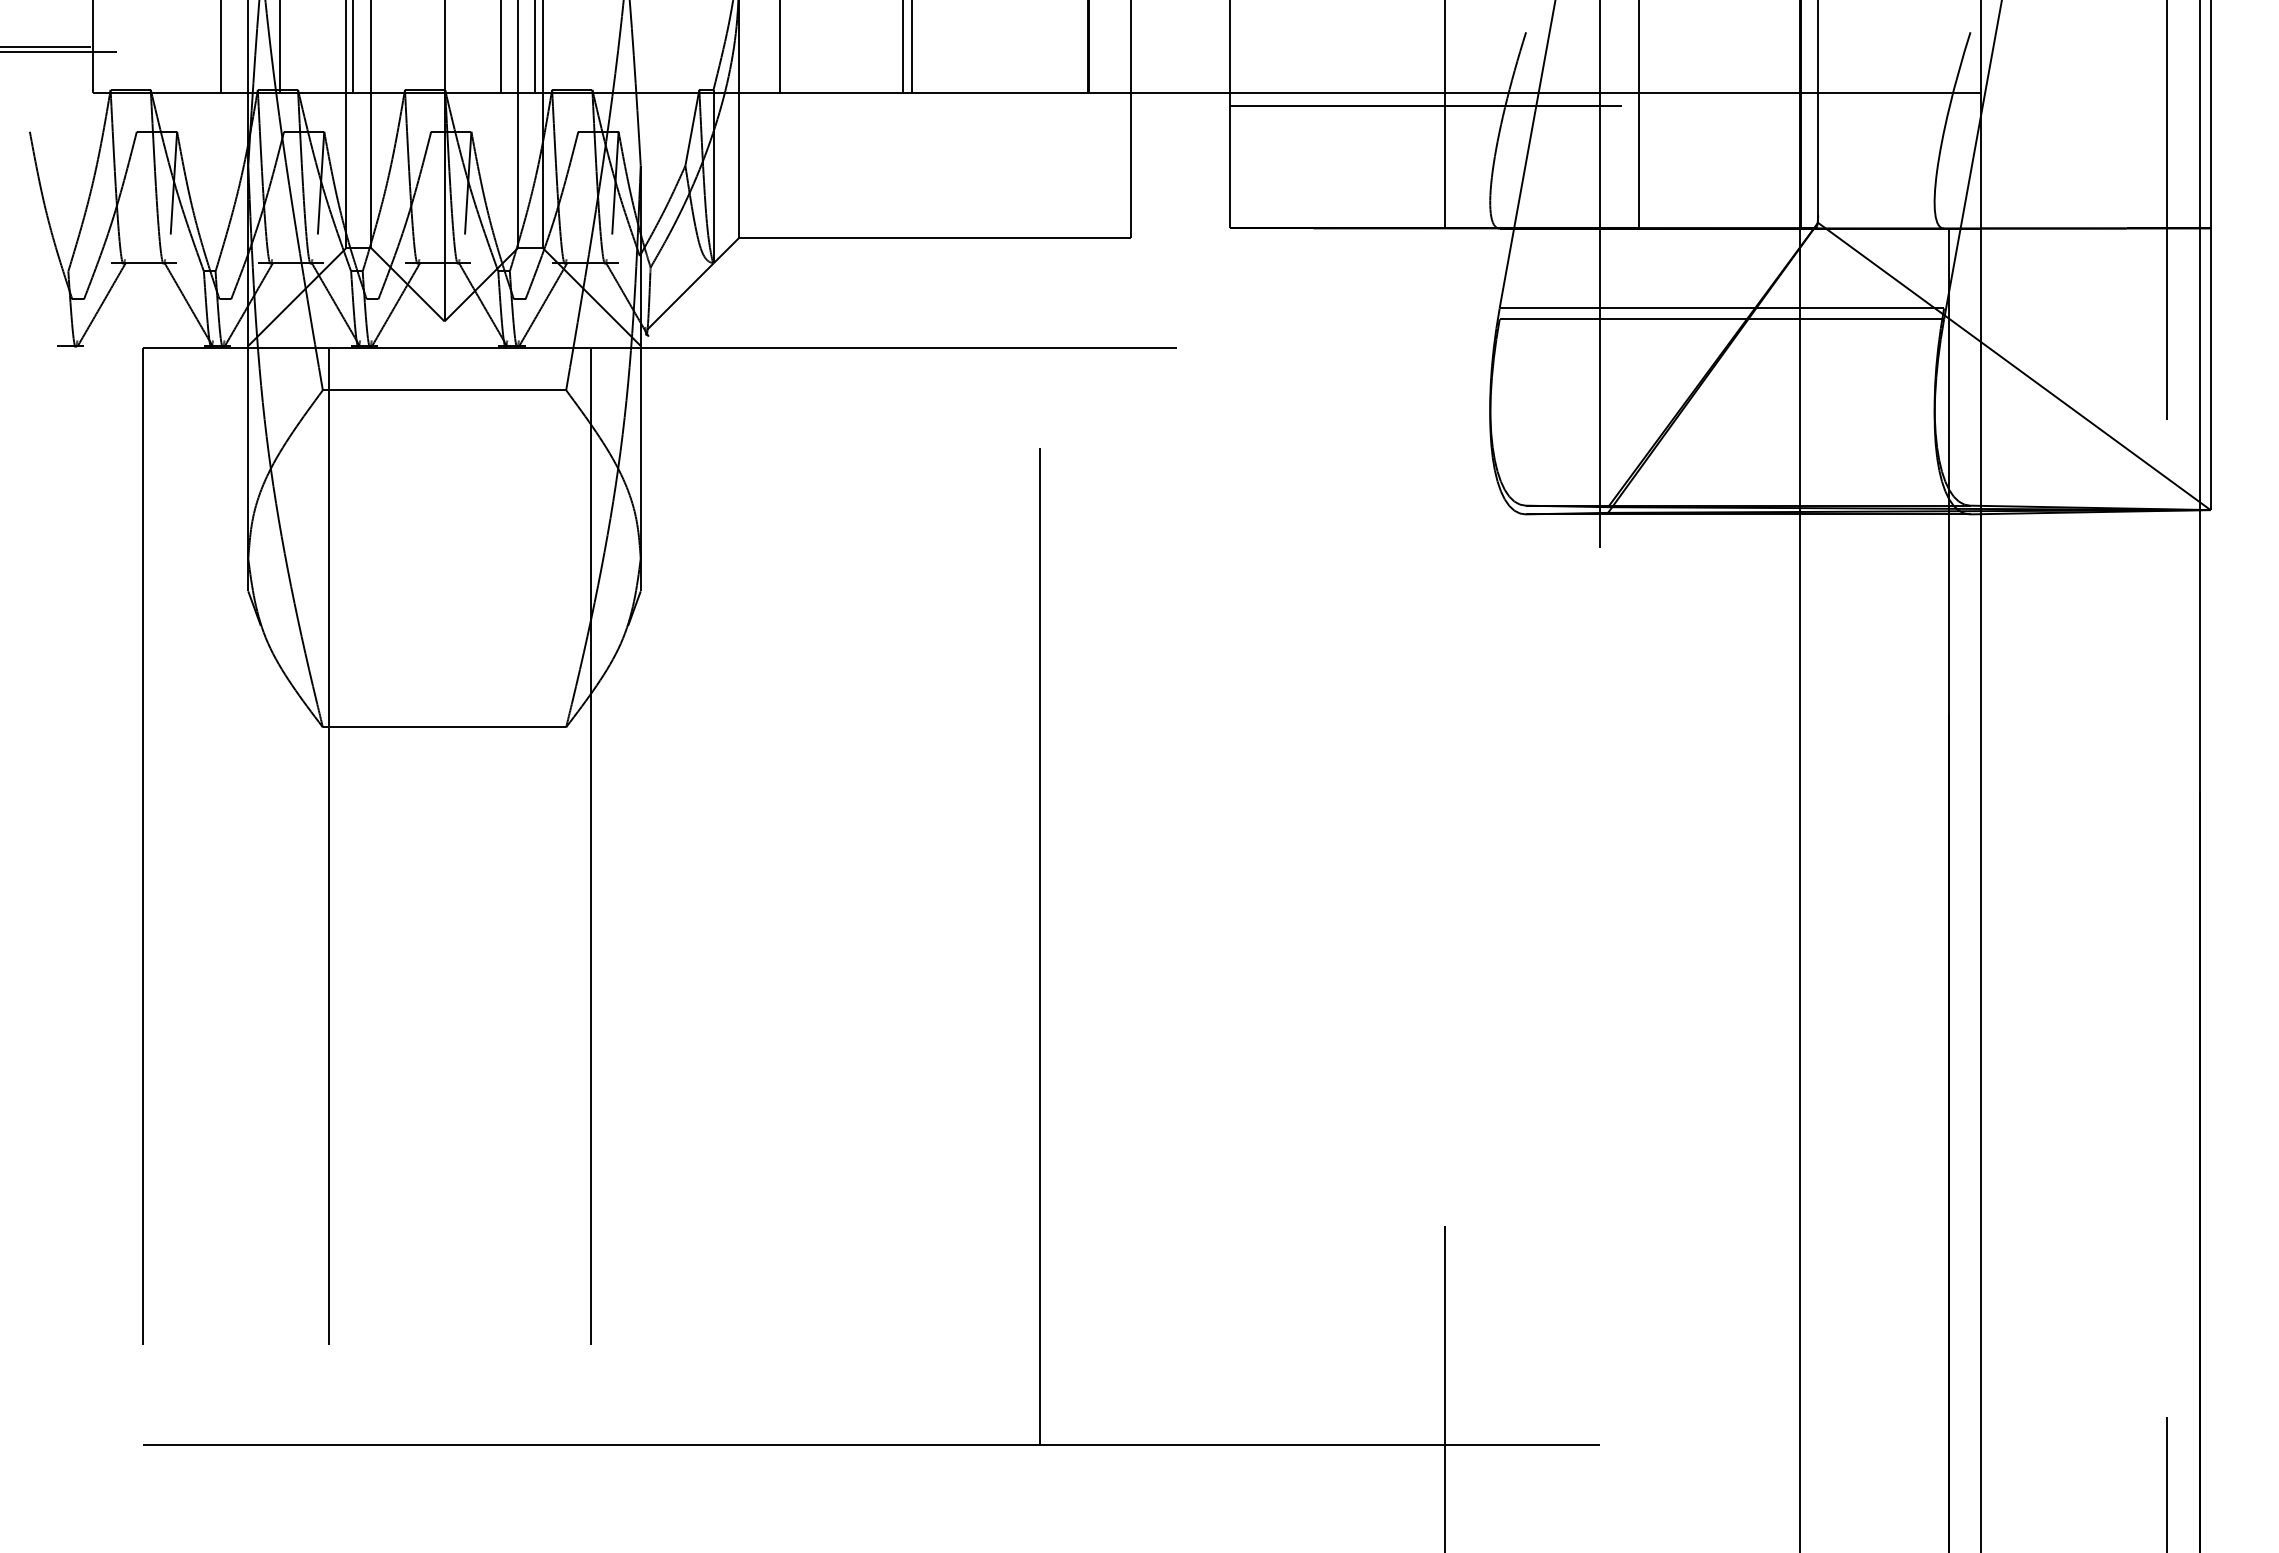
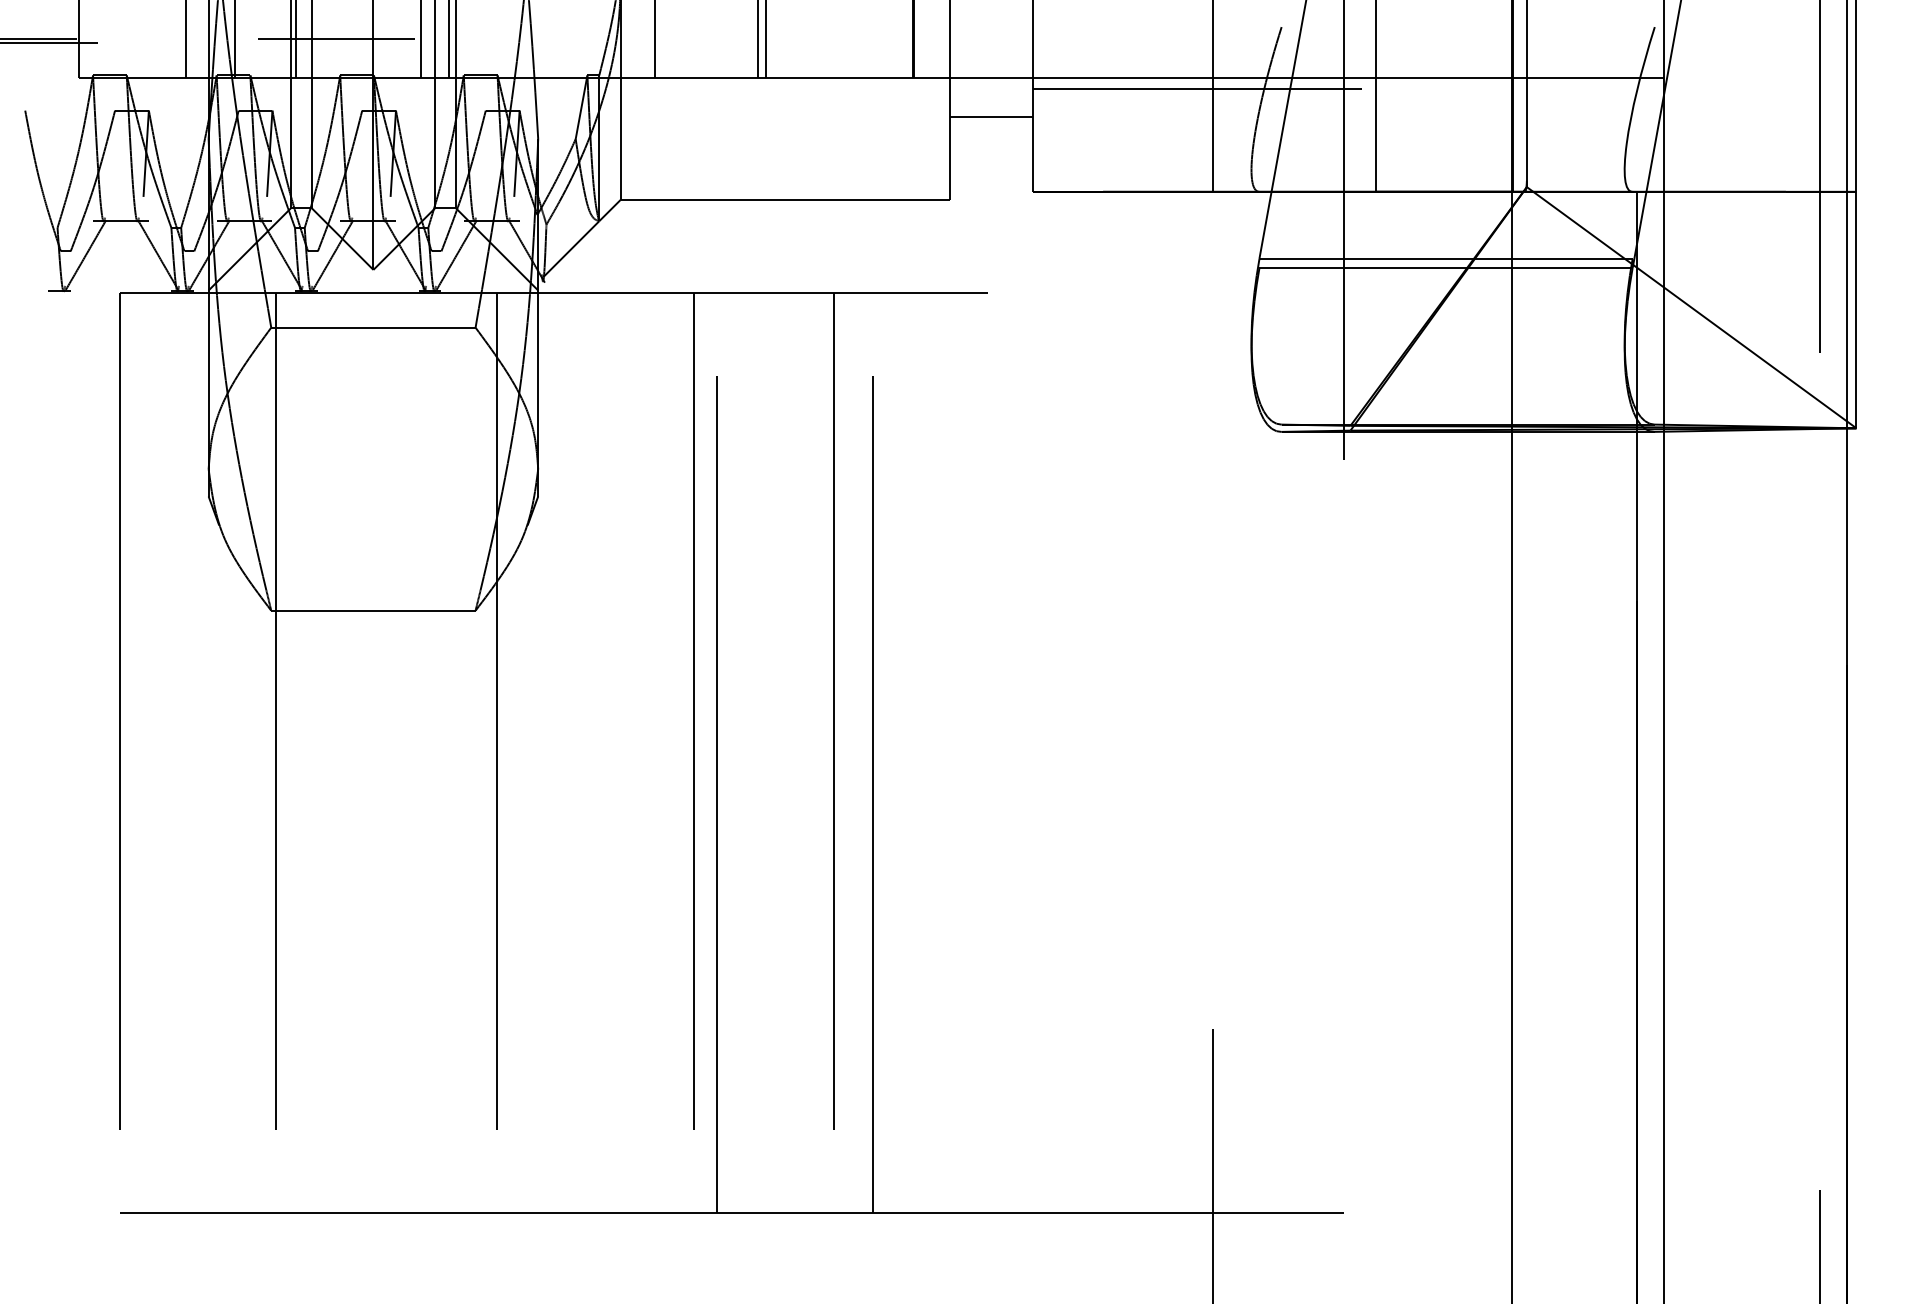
line: (400, 46) -> (336, 39), added
line: (1180, 139) -> (991, 117), added
line: (826, 896) -> (694, 752), added
line: (853, 896) -> (716, 752), added
line: (992, 896) -> (833, 752), added

